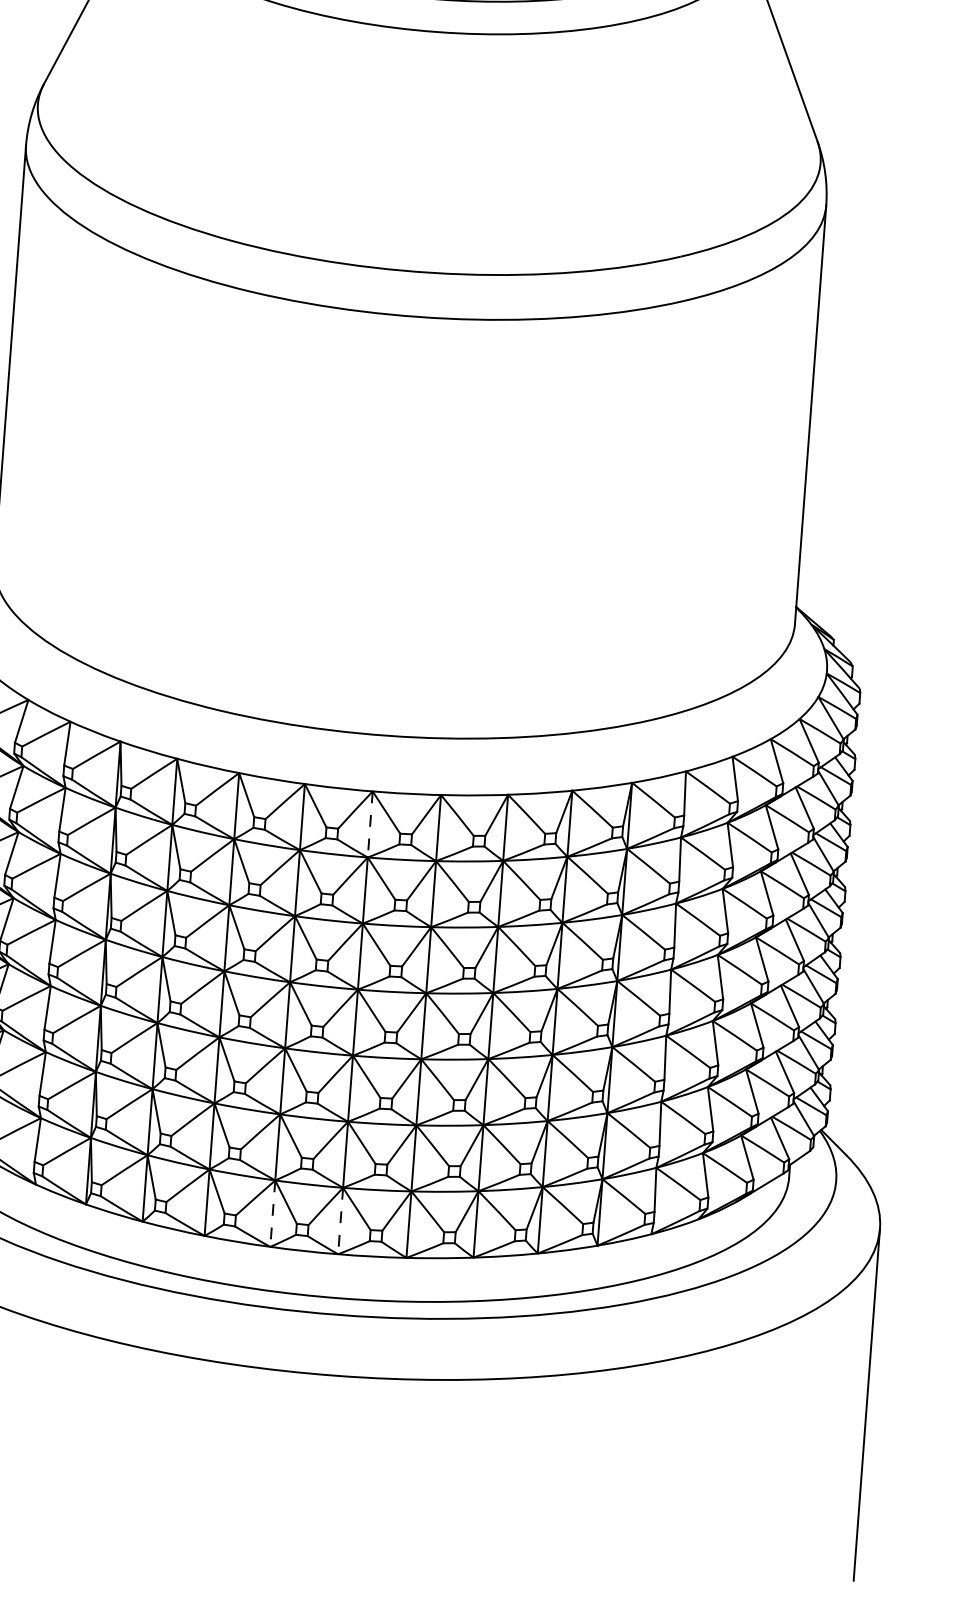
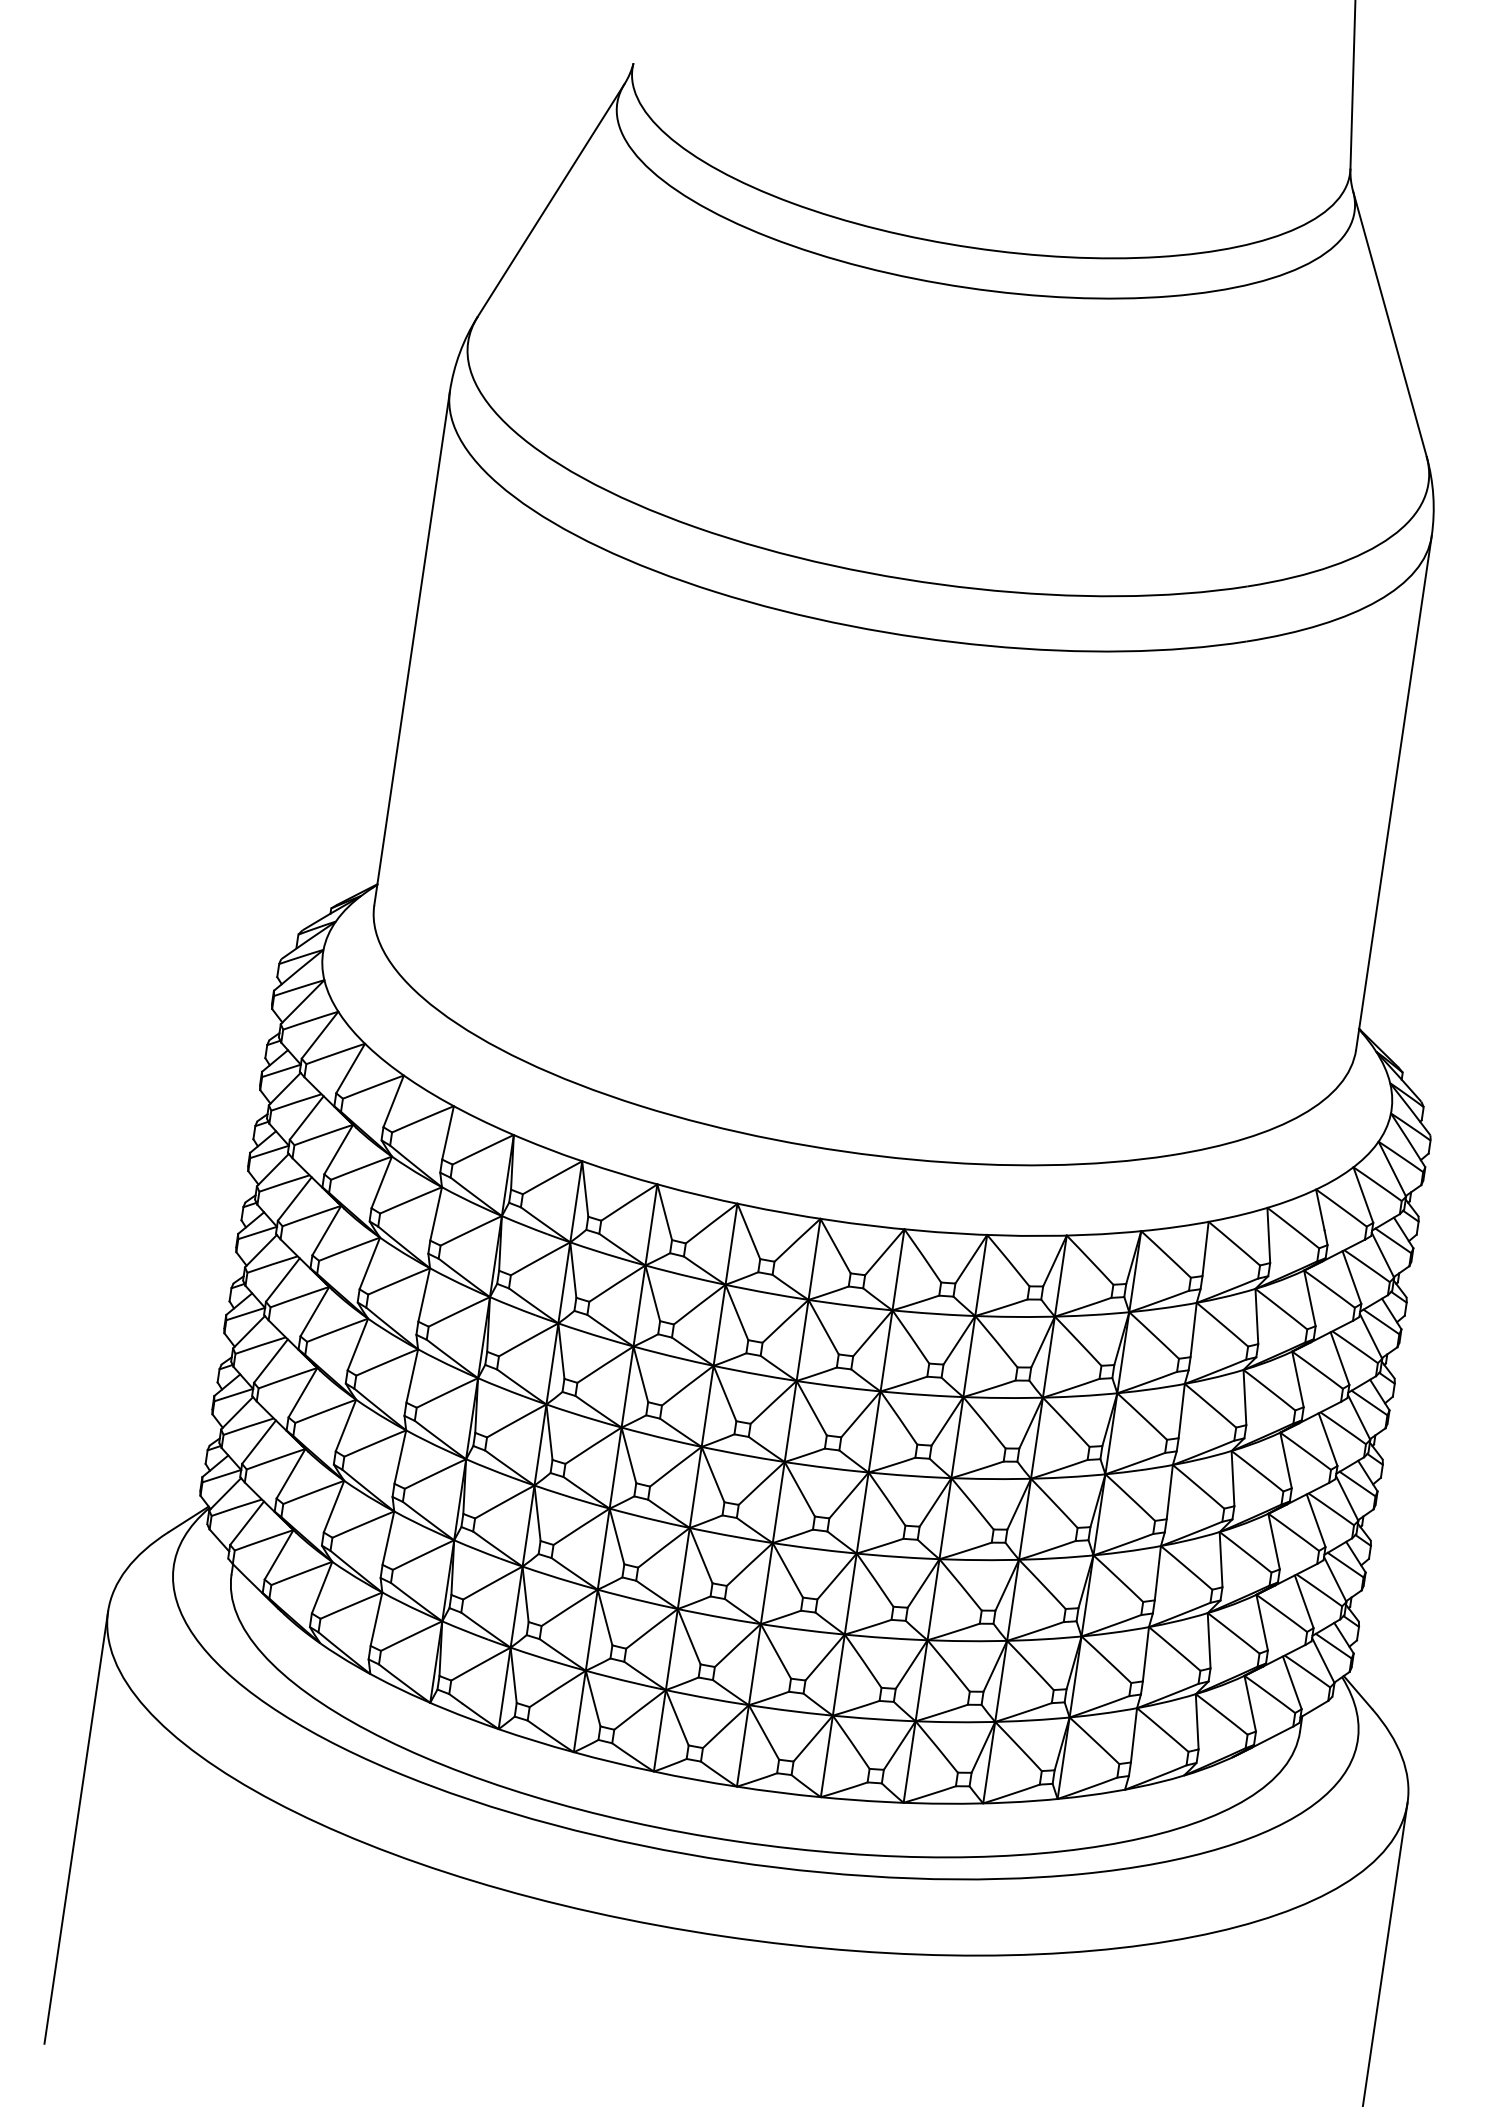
line: (370, 824) -> (814, 1259), dashed -> solid
line: (272, 1214) -> (659, 1731), dashed -> solid
line: (340, 1221) -> (742, 1746), dashed -> solid

